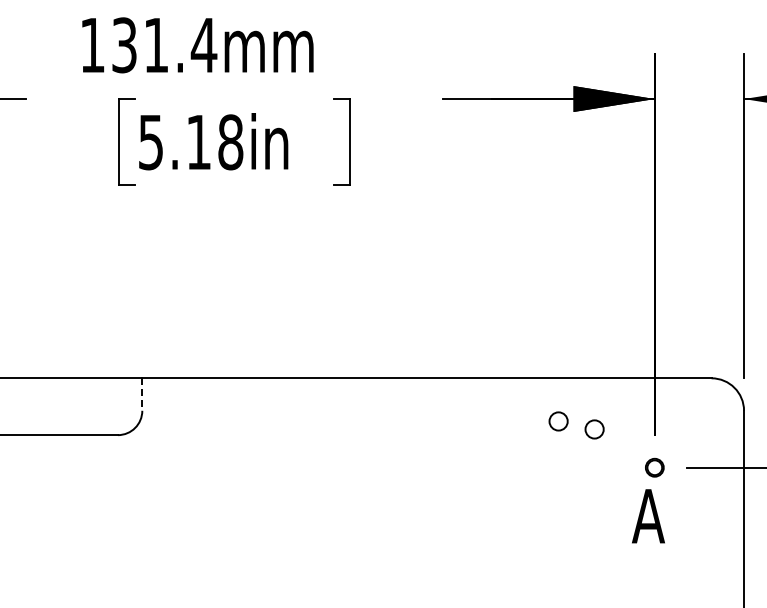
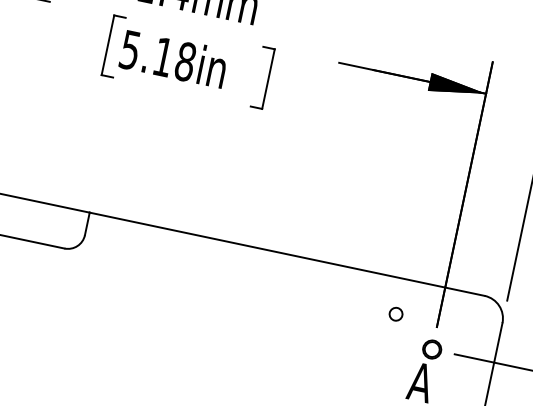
line: (142, 395) -> (87, 224), dashed -> solid
circle: (558, 421) -> (372, 303), removed
part: (654, 467) -> (432, 349), size x1.43

